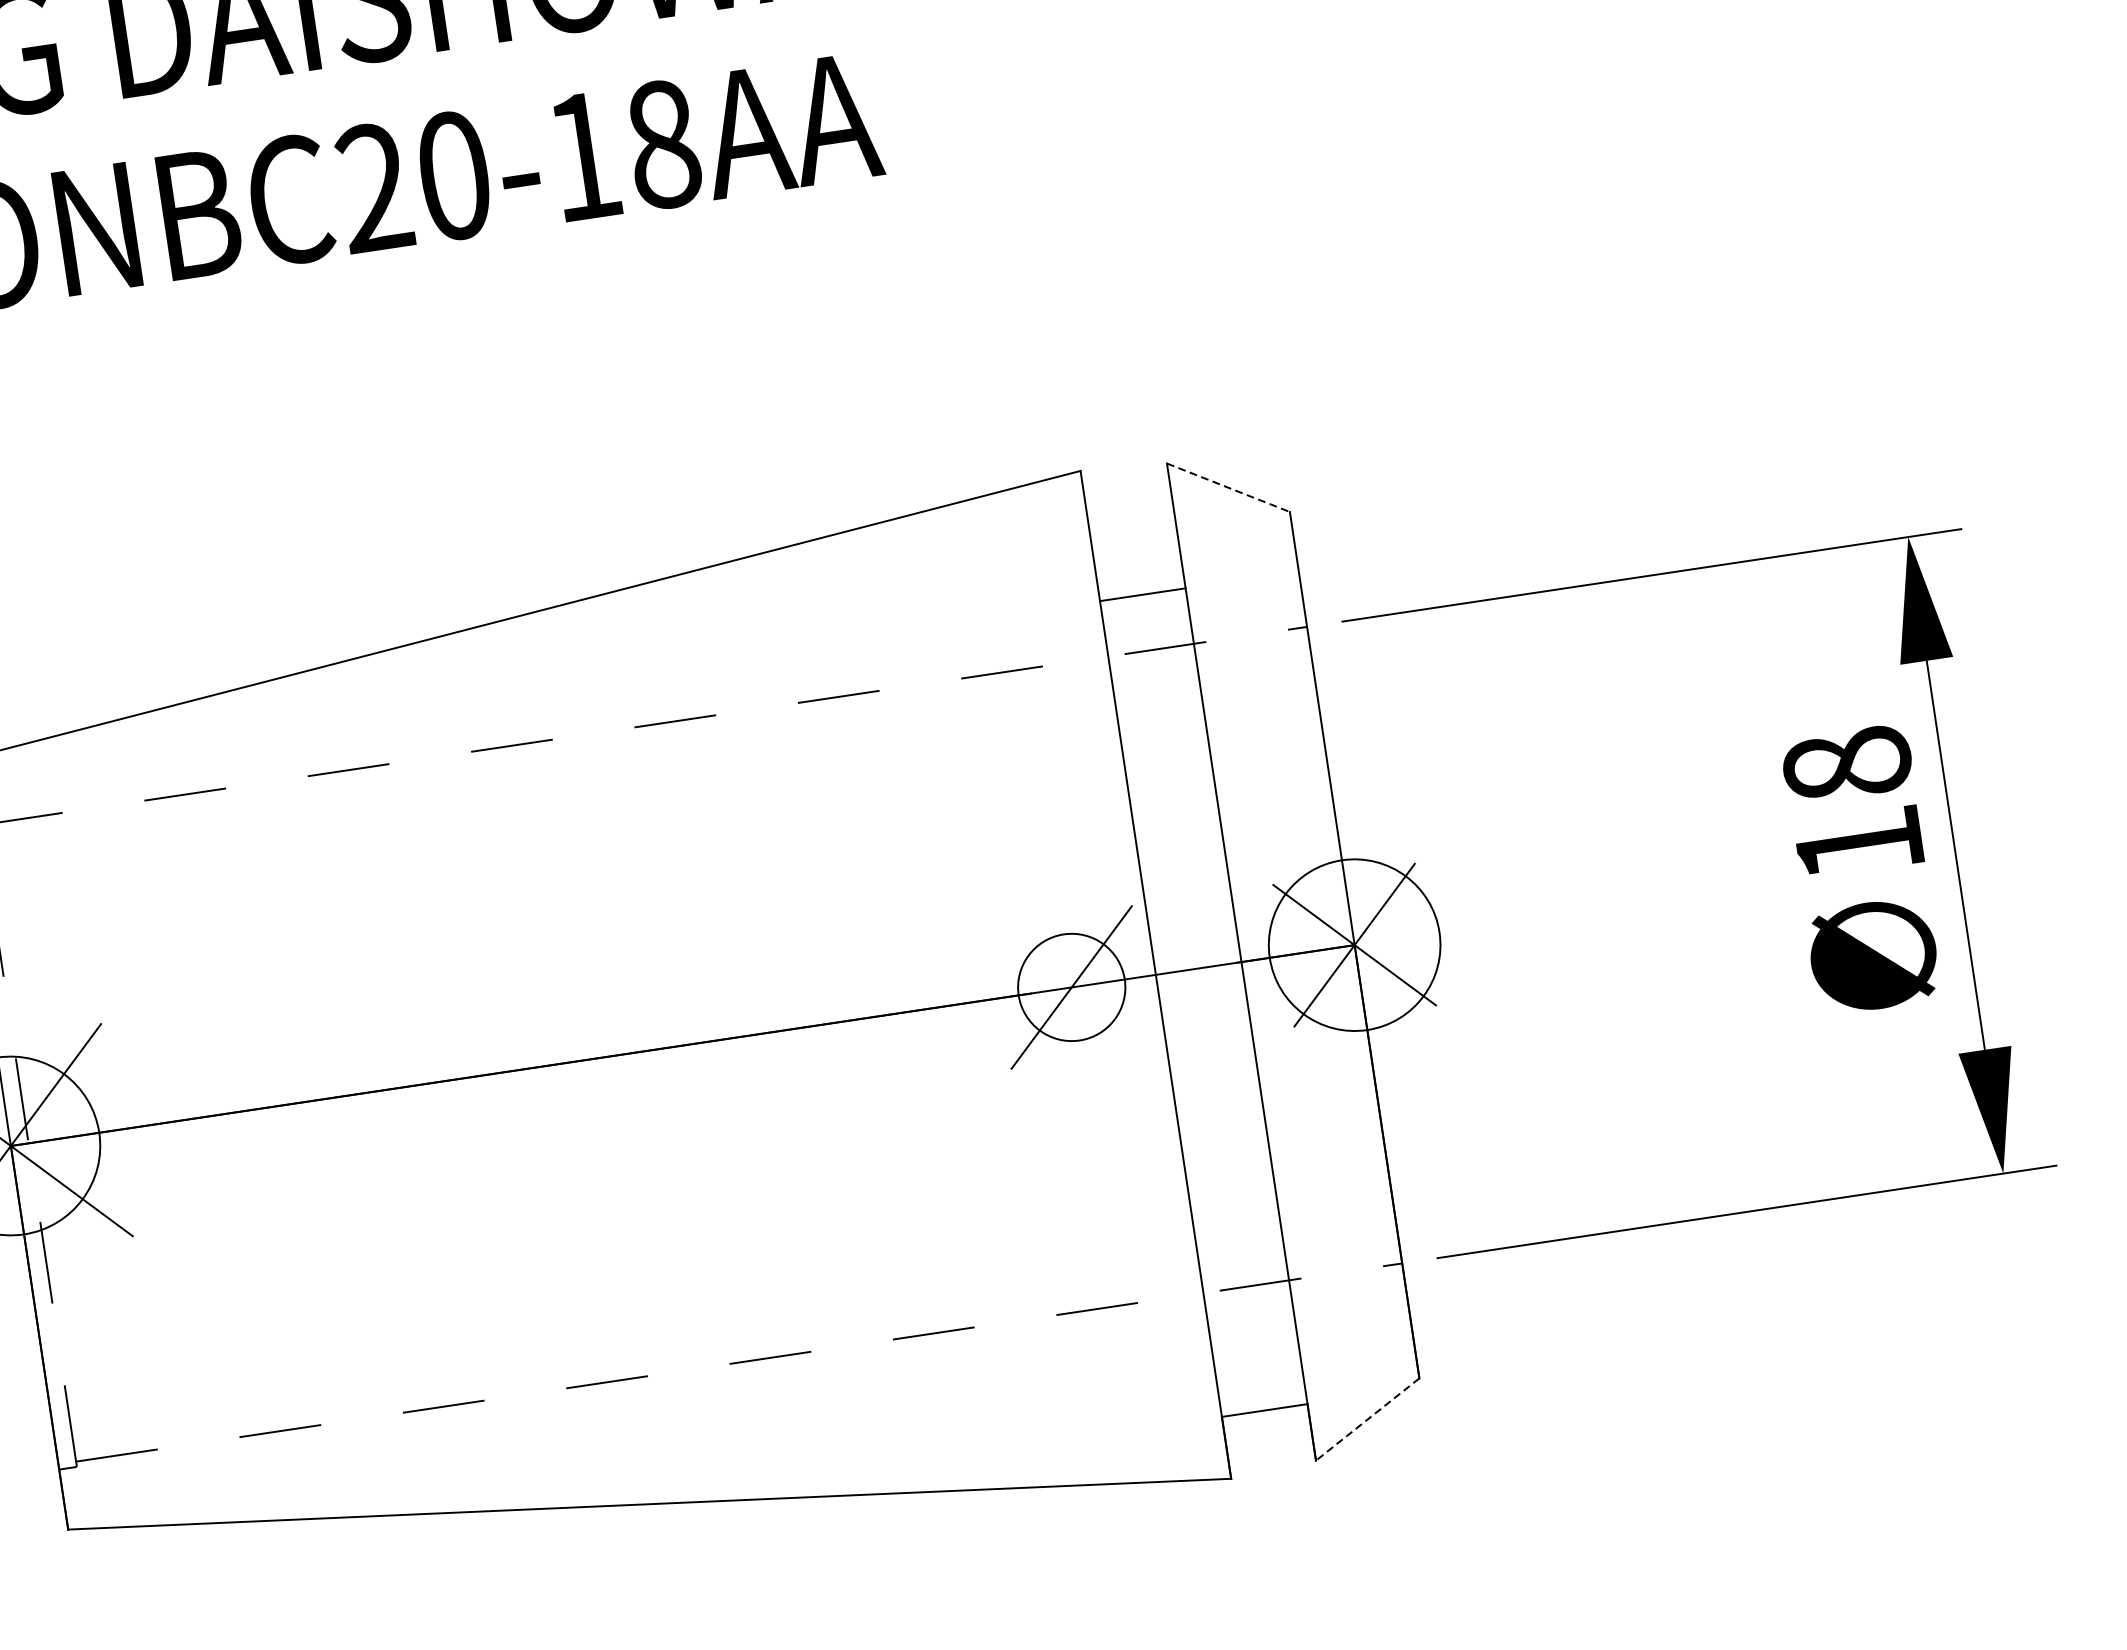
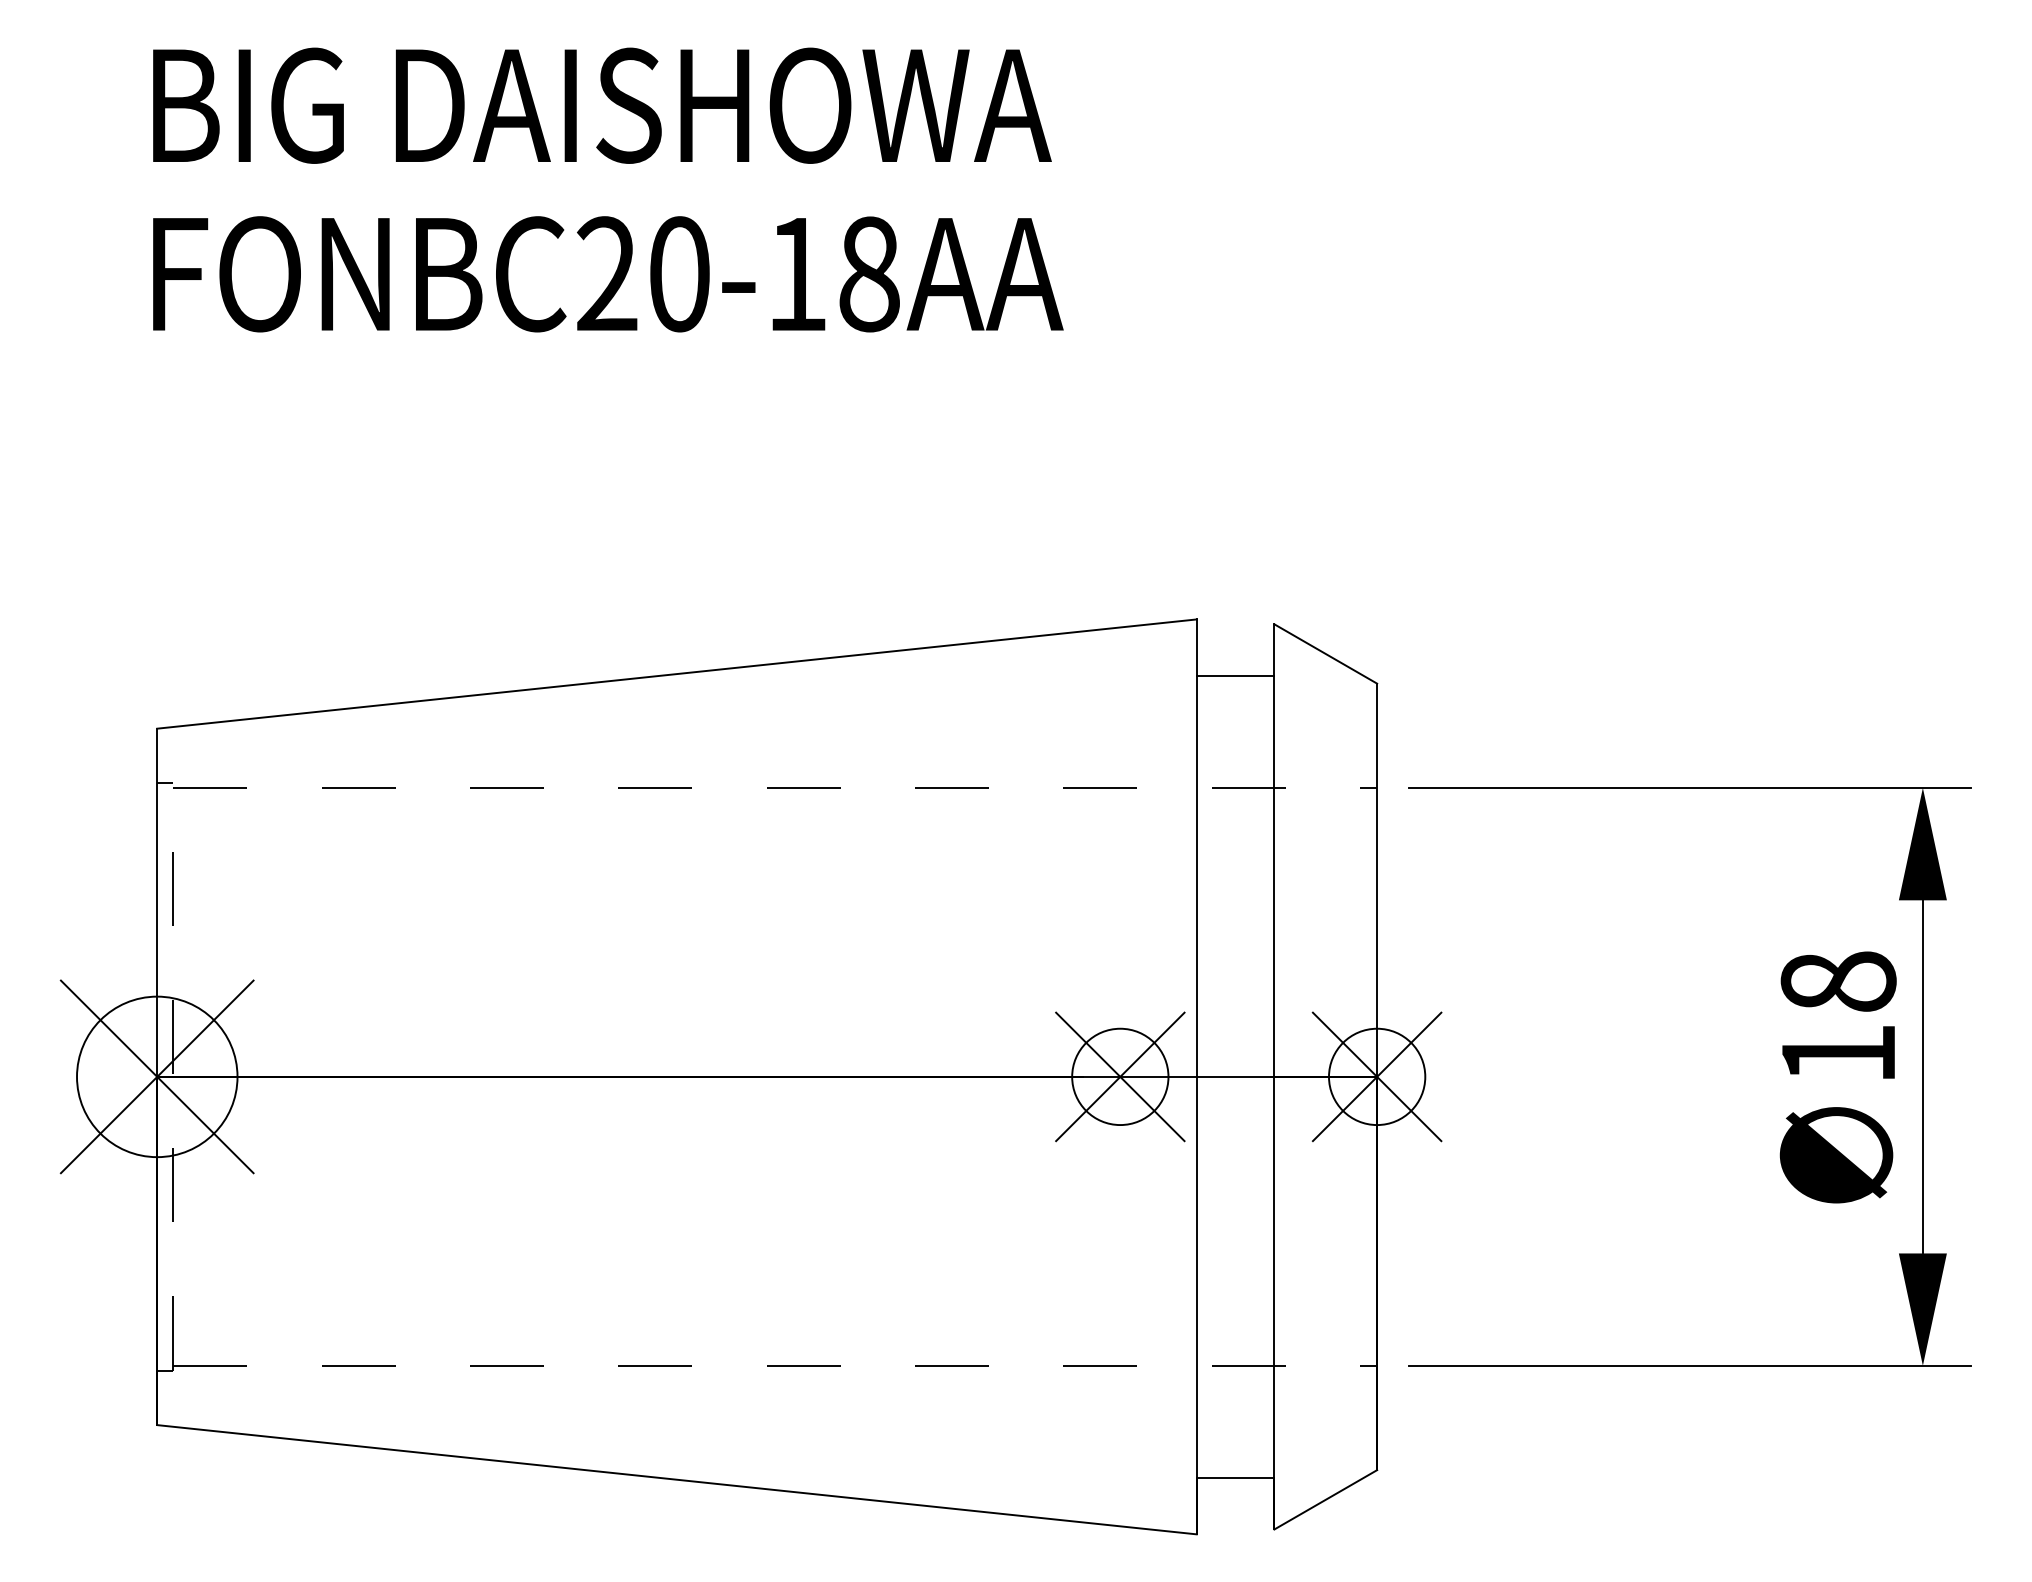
line: (1229, 488) -> (1326, 654), dashed -> solid
line: (1142, 594) -> (1235, 675), moved
circle: (1353, 944) -> (1376, 1076), size x0.62
line: (1071, 986) -> (1120, 1076), added
line: (1367, 1420) -> (1325, 1500), dashed -> solid

